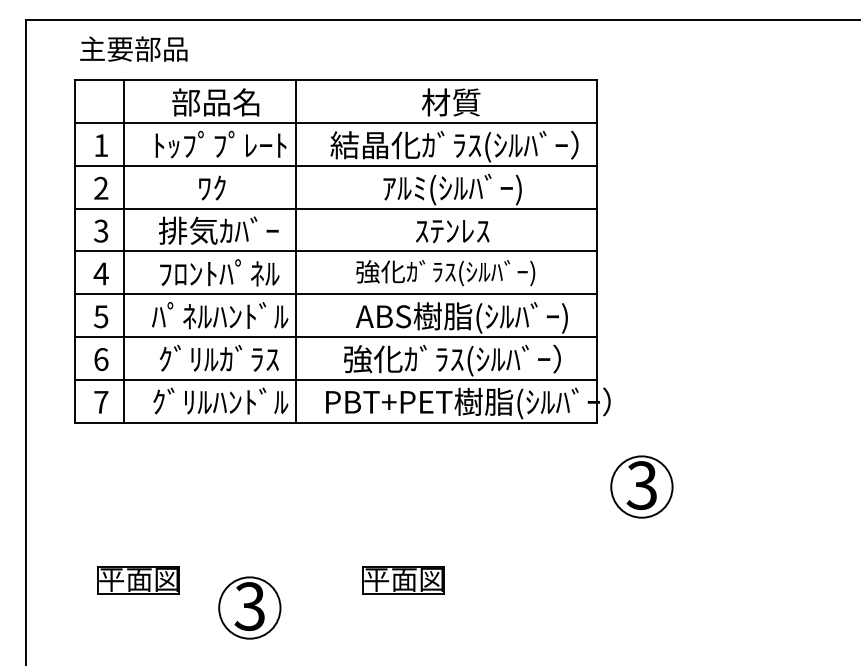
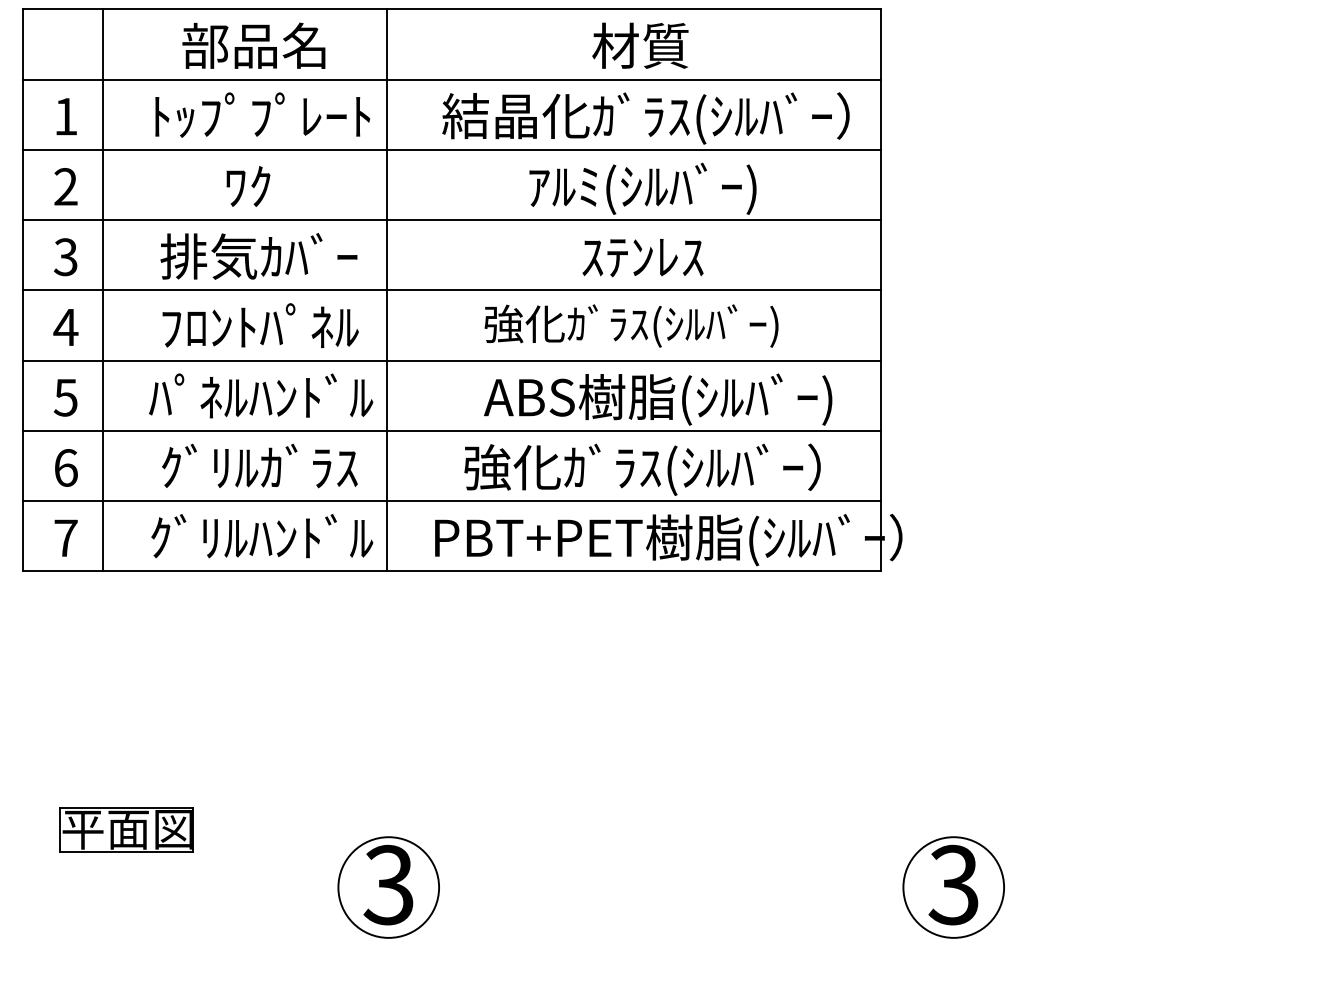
part: (641, 486) -> (953, 886), moved
part: (403, 580) -> (562, 830), removed
part: (249, 607) -> (388, 886), moved

